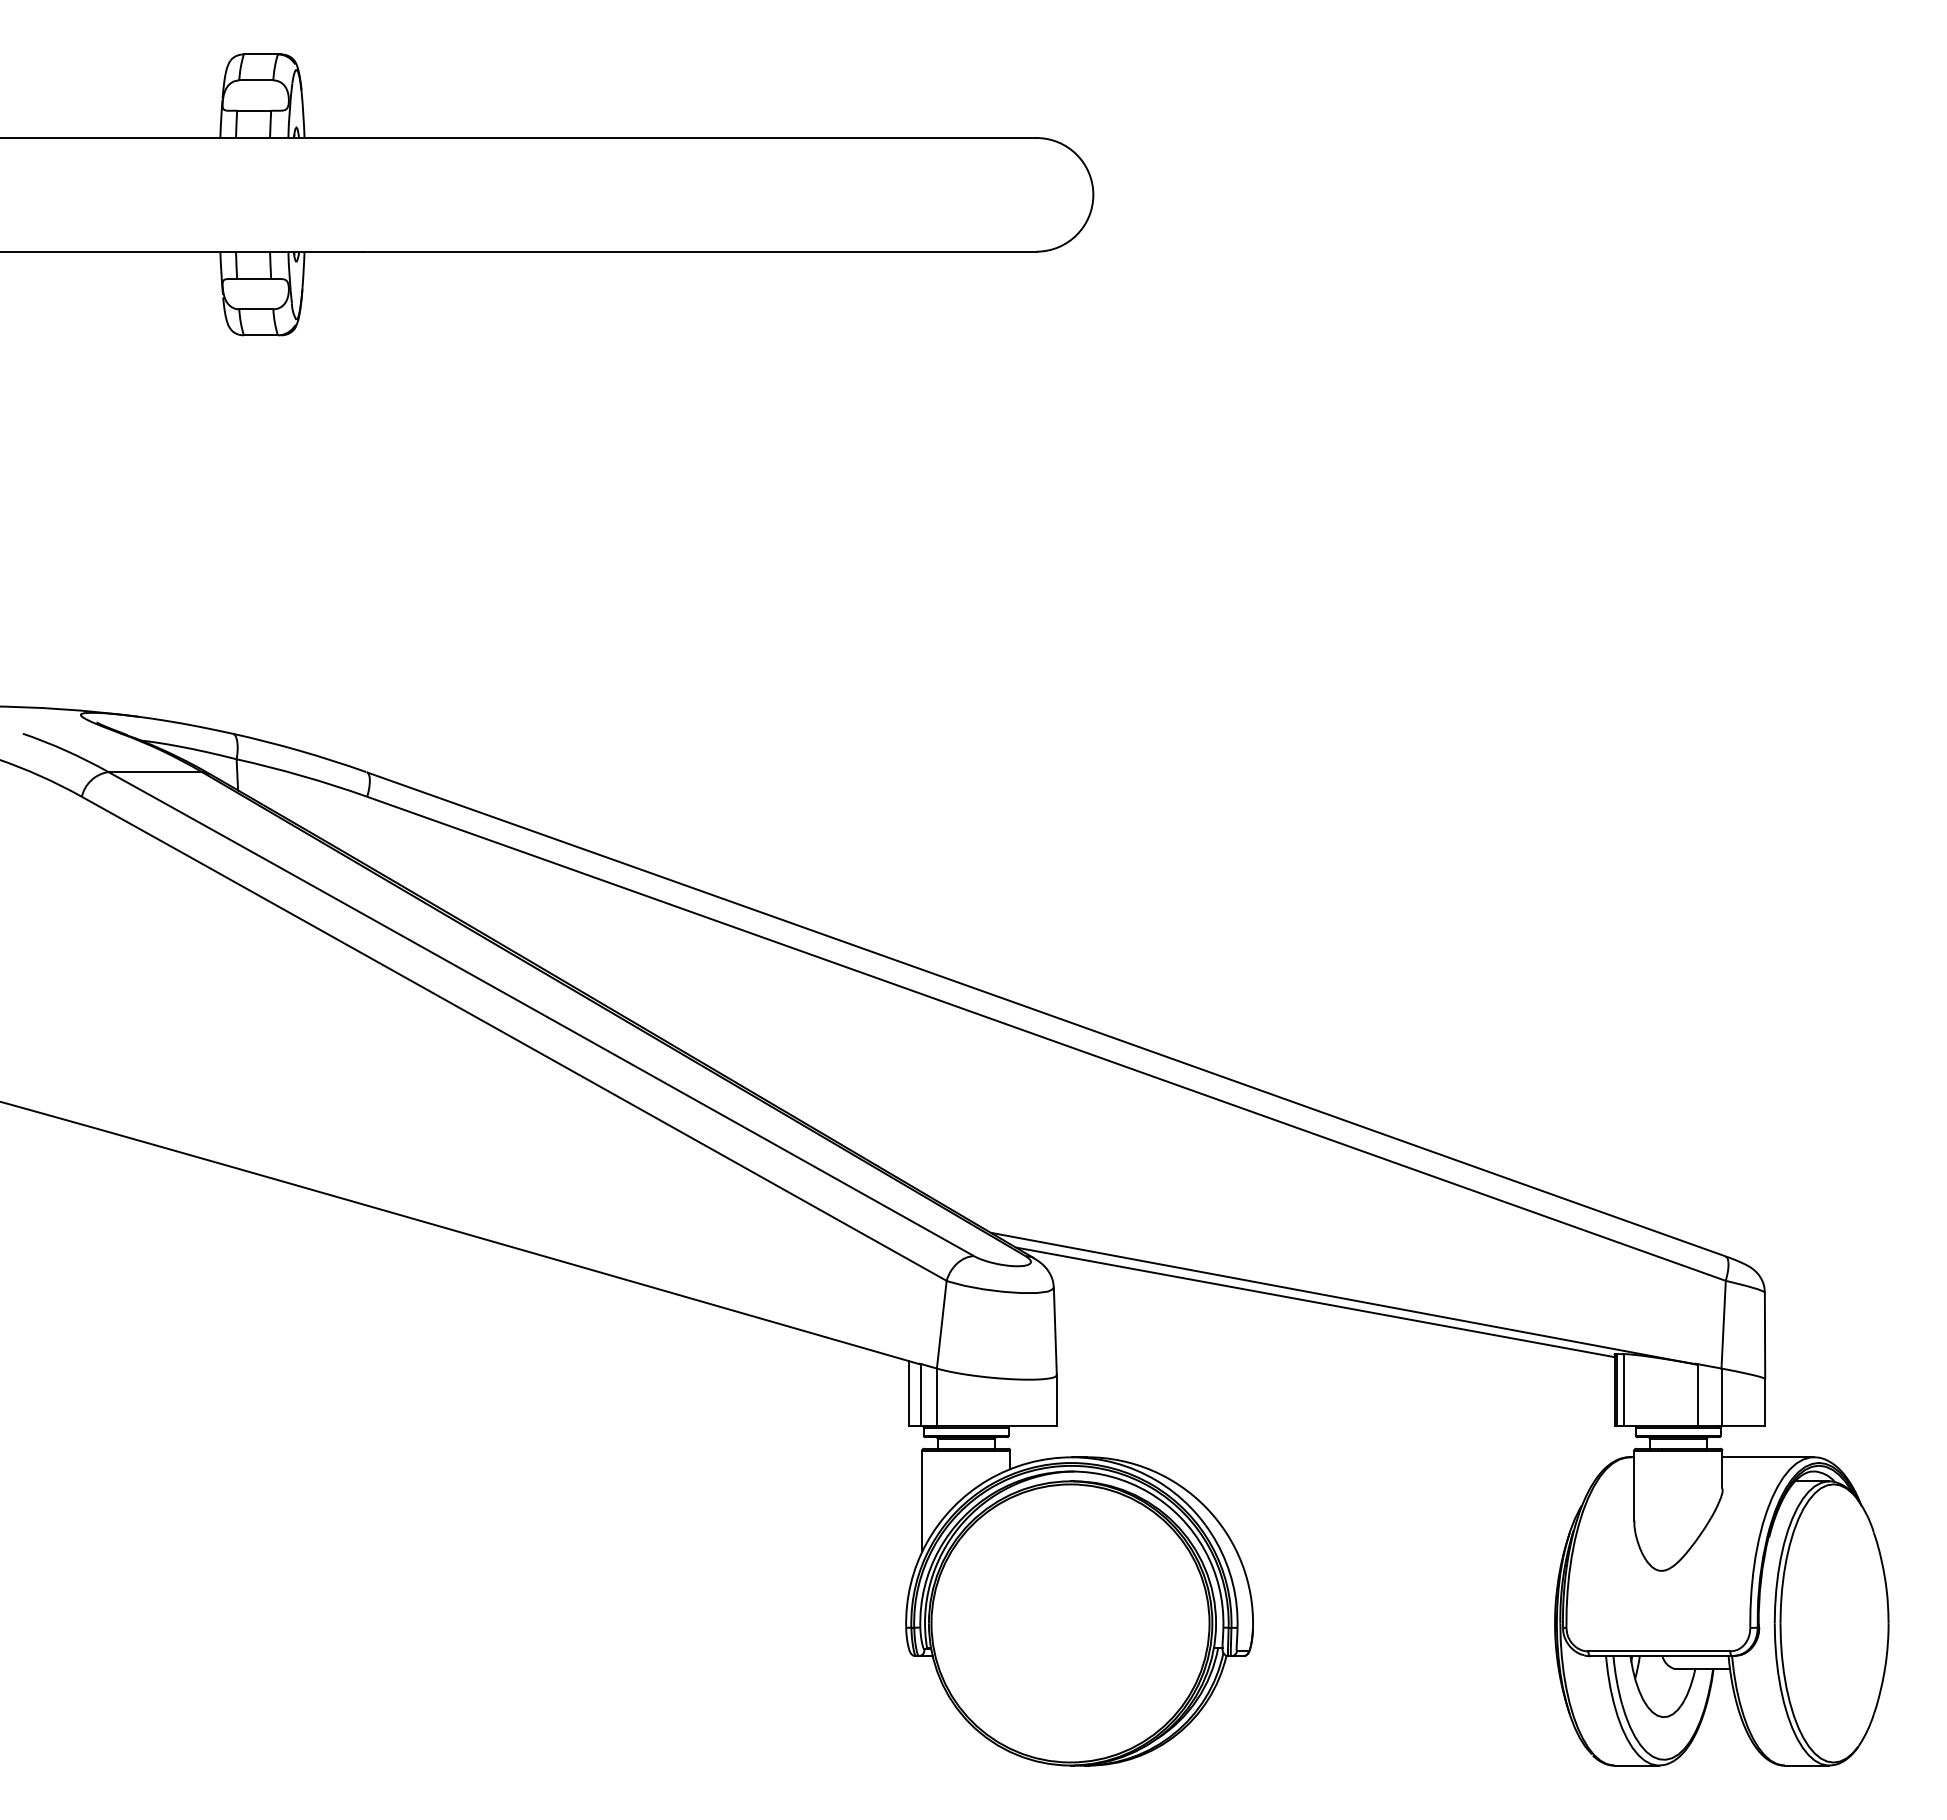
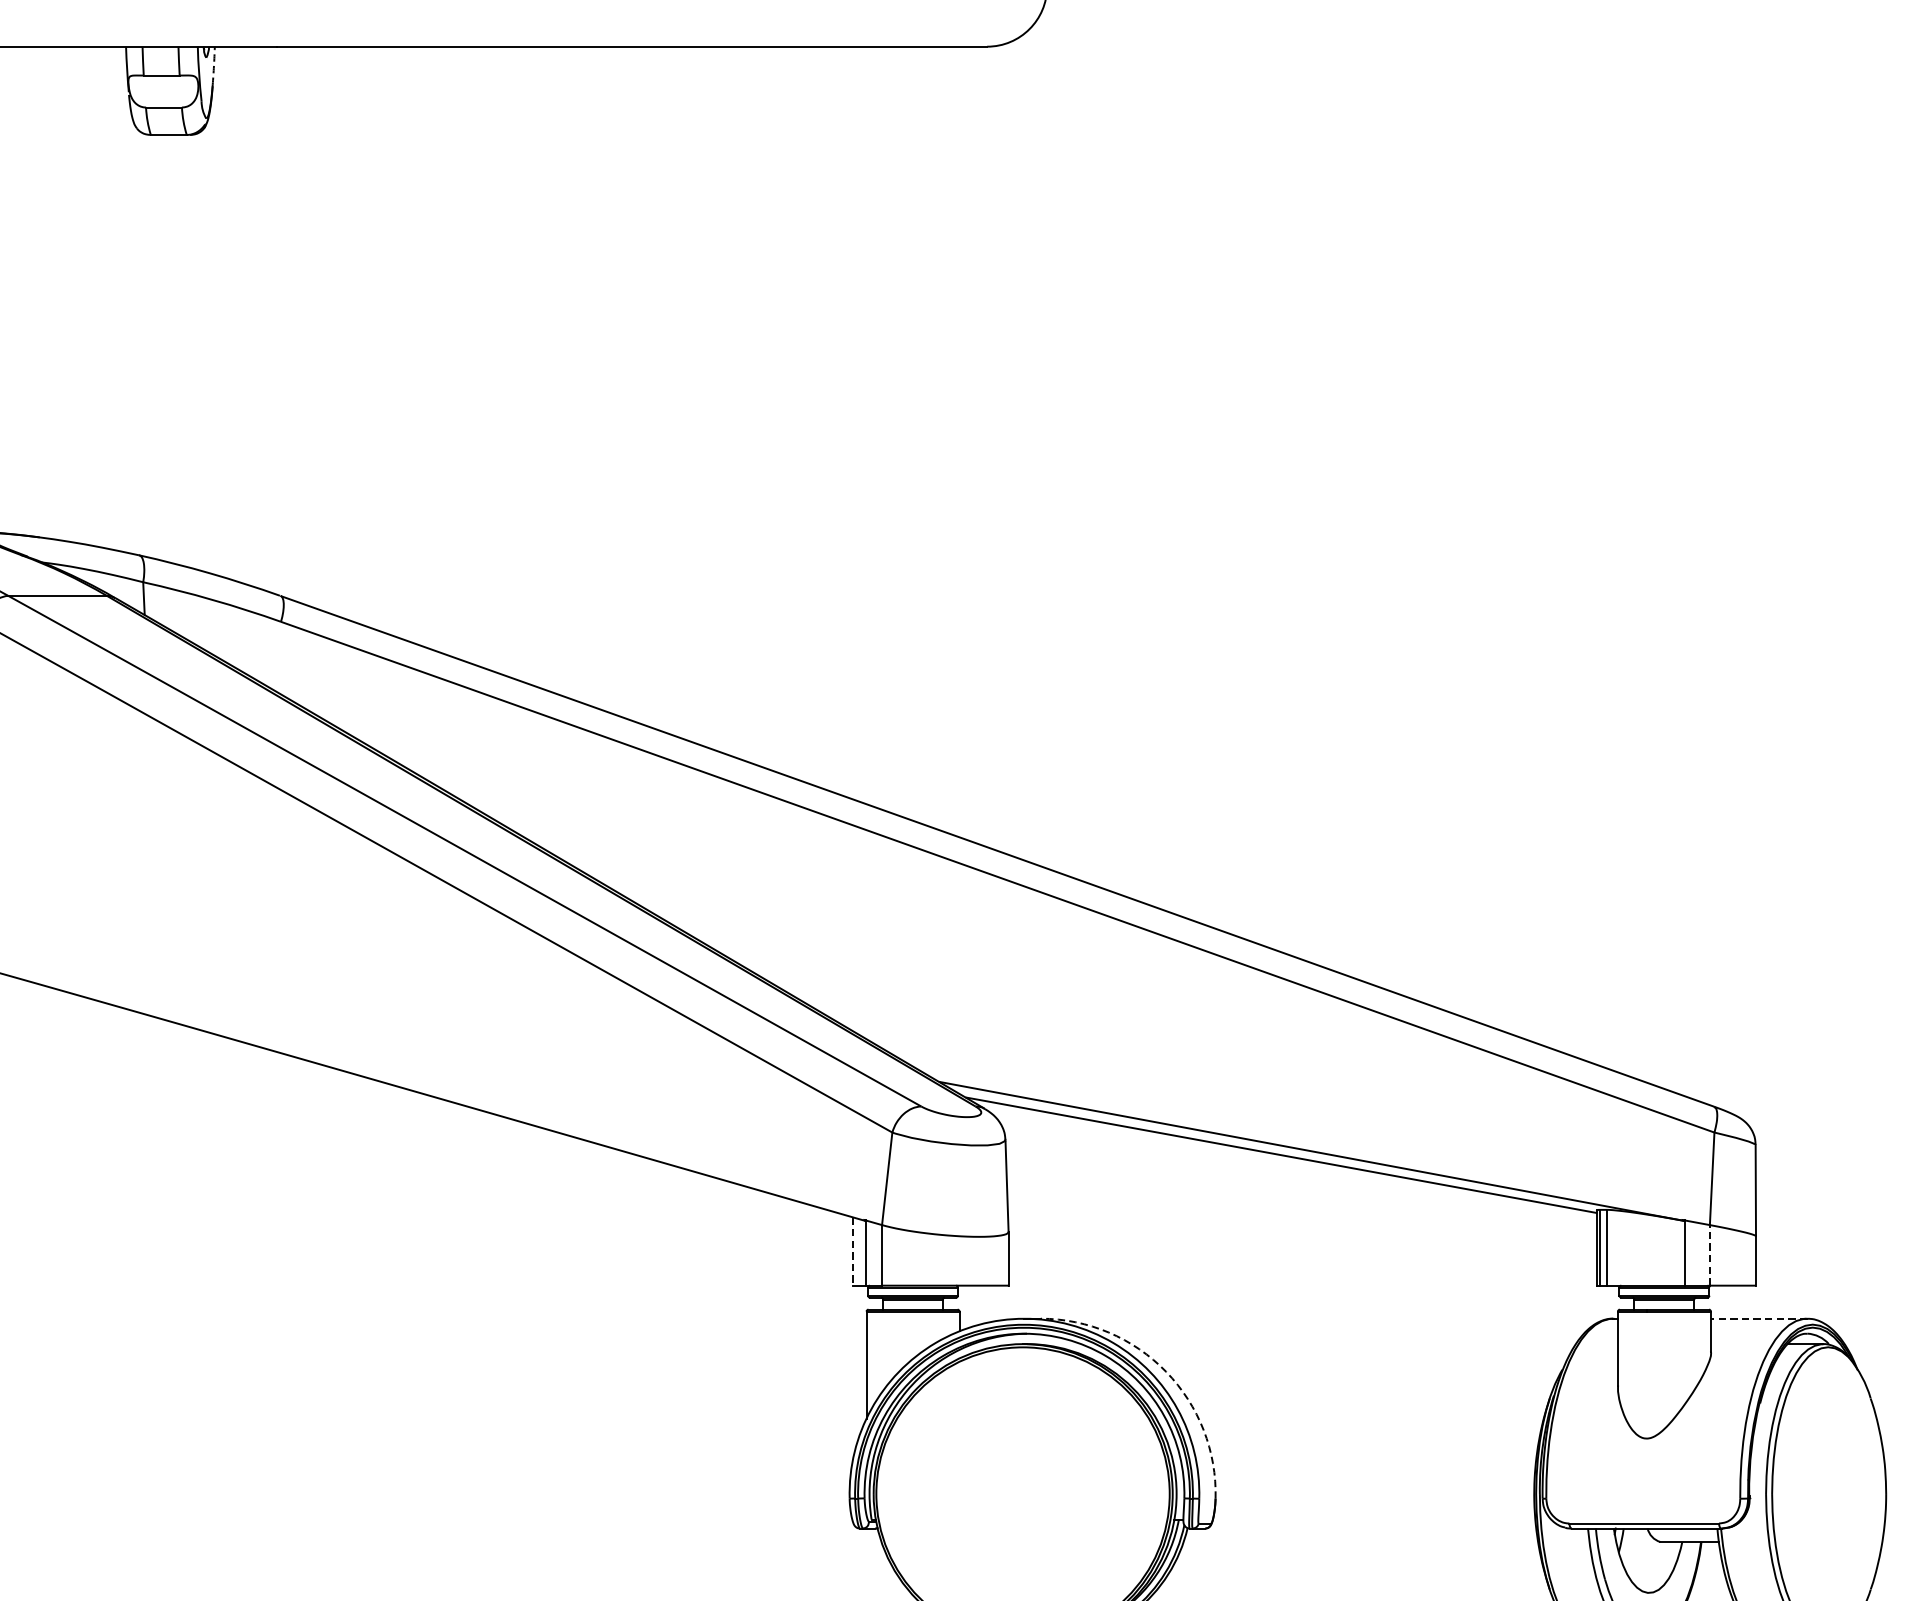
arc: (303, 269) -> (213, 65), solid -> dashed
line: (909, 1394) -> (853, 1252), solid -> dashed
line: (1721, 1397) -> (1709, 1255), solid -> dashed
line: (1768, 1457) -> (1759, 1318), solid -> dashed
arc: (1206, 1507) -> (1166, 1371), solid -> dashed

